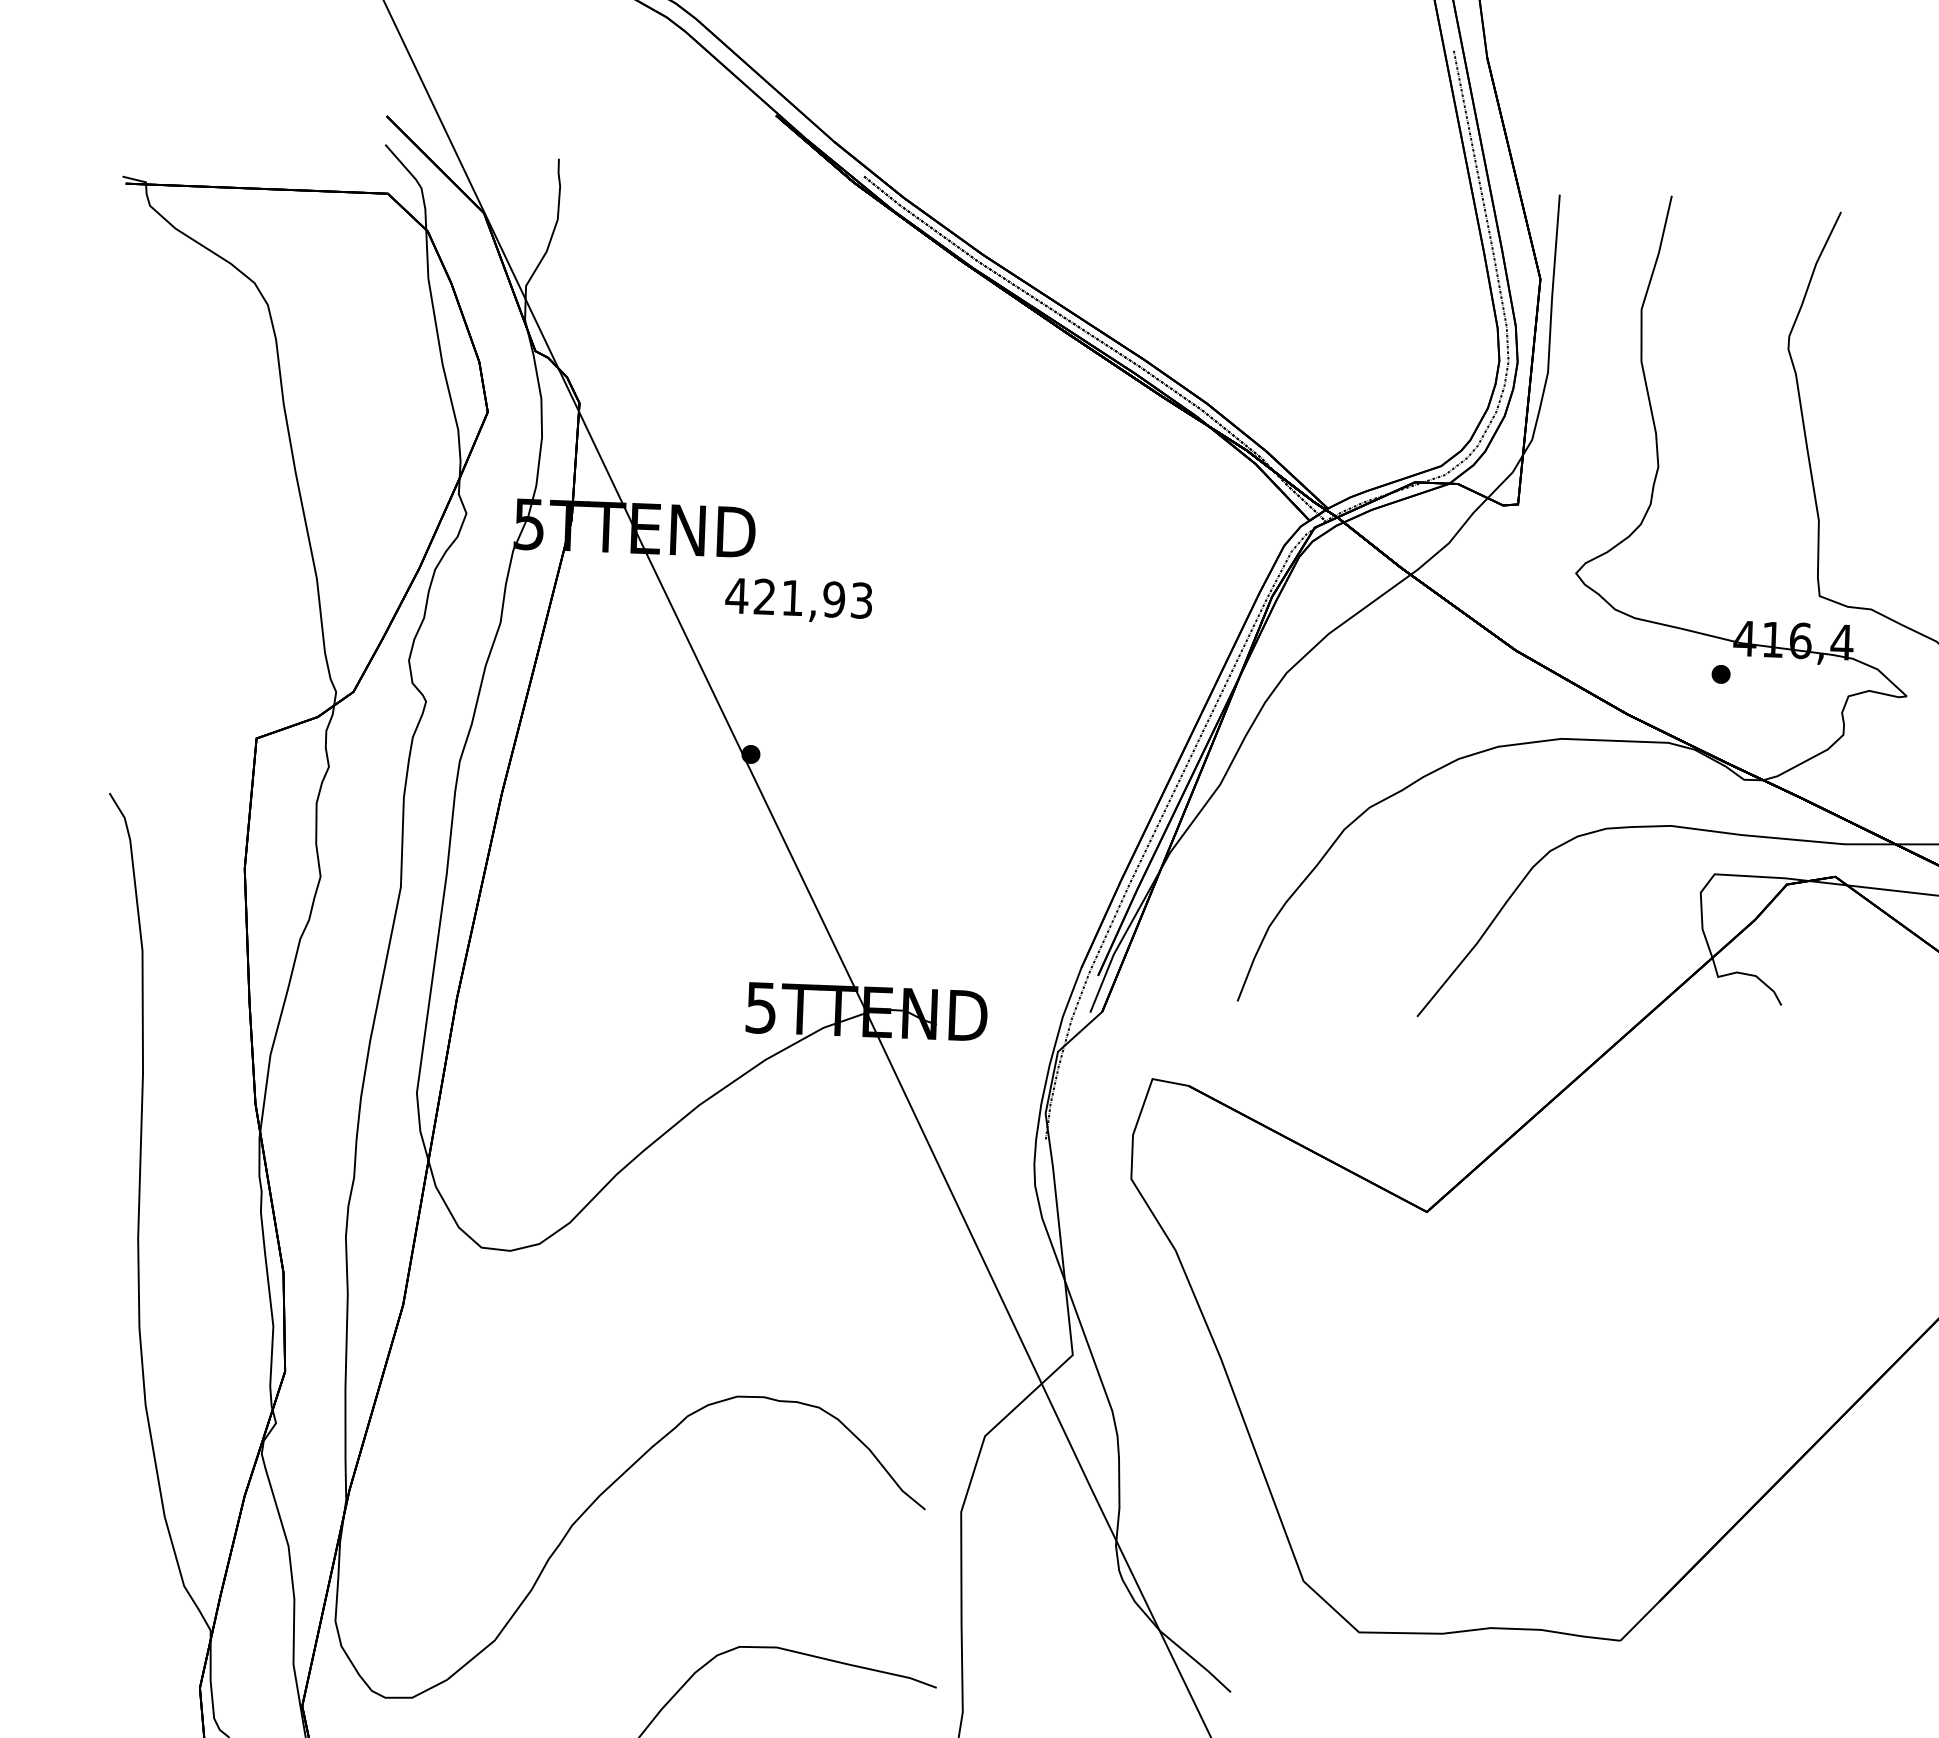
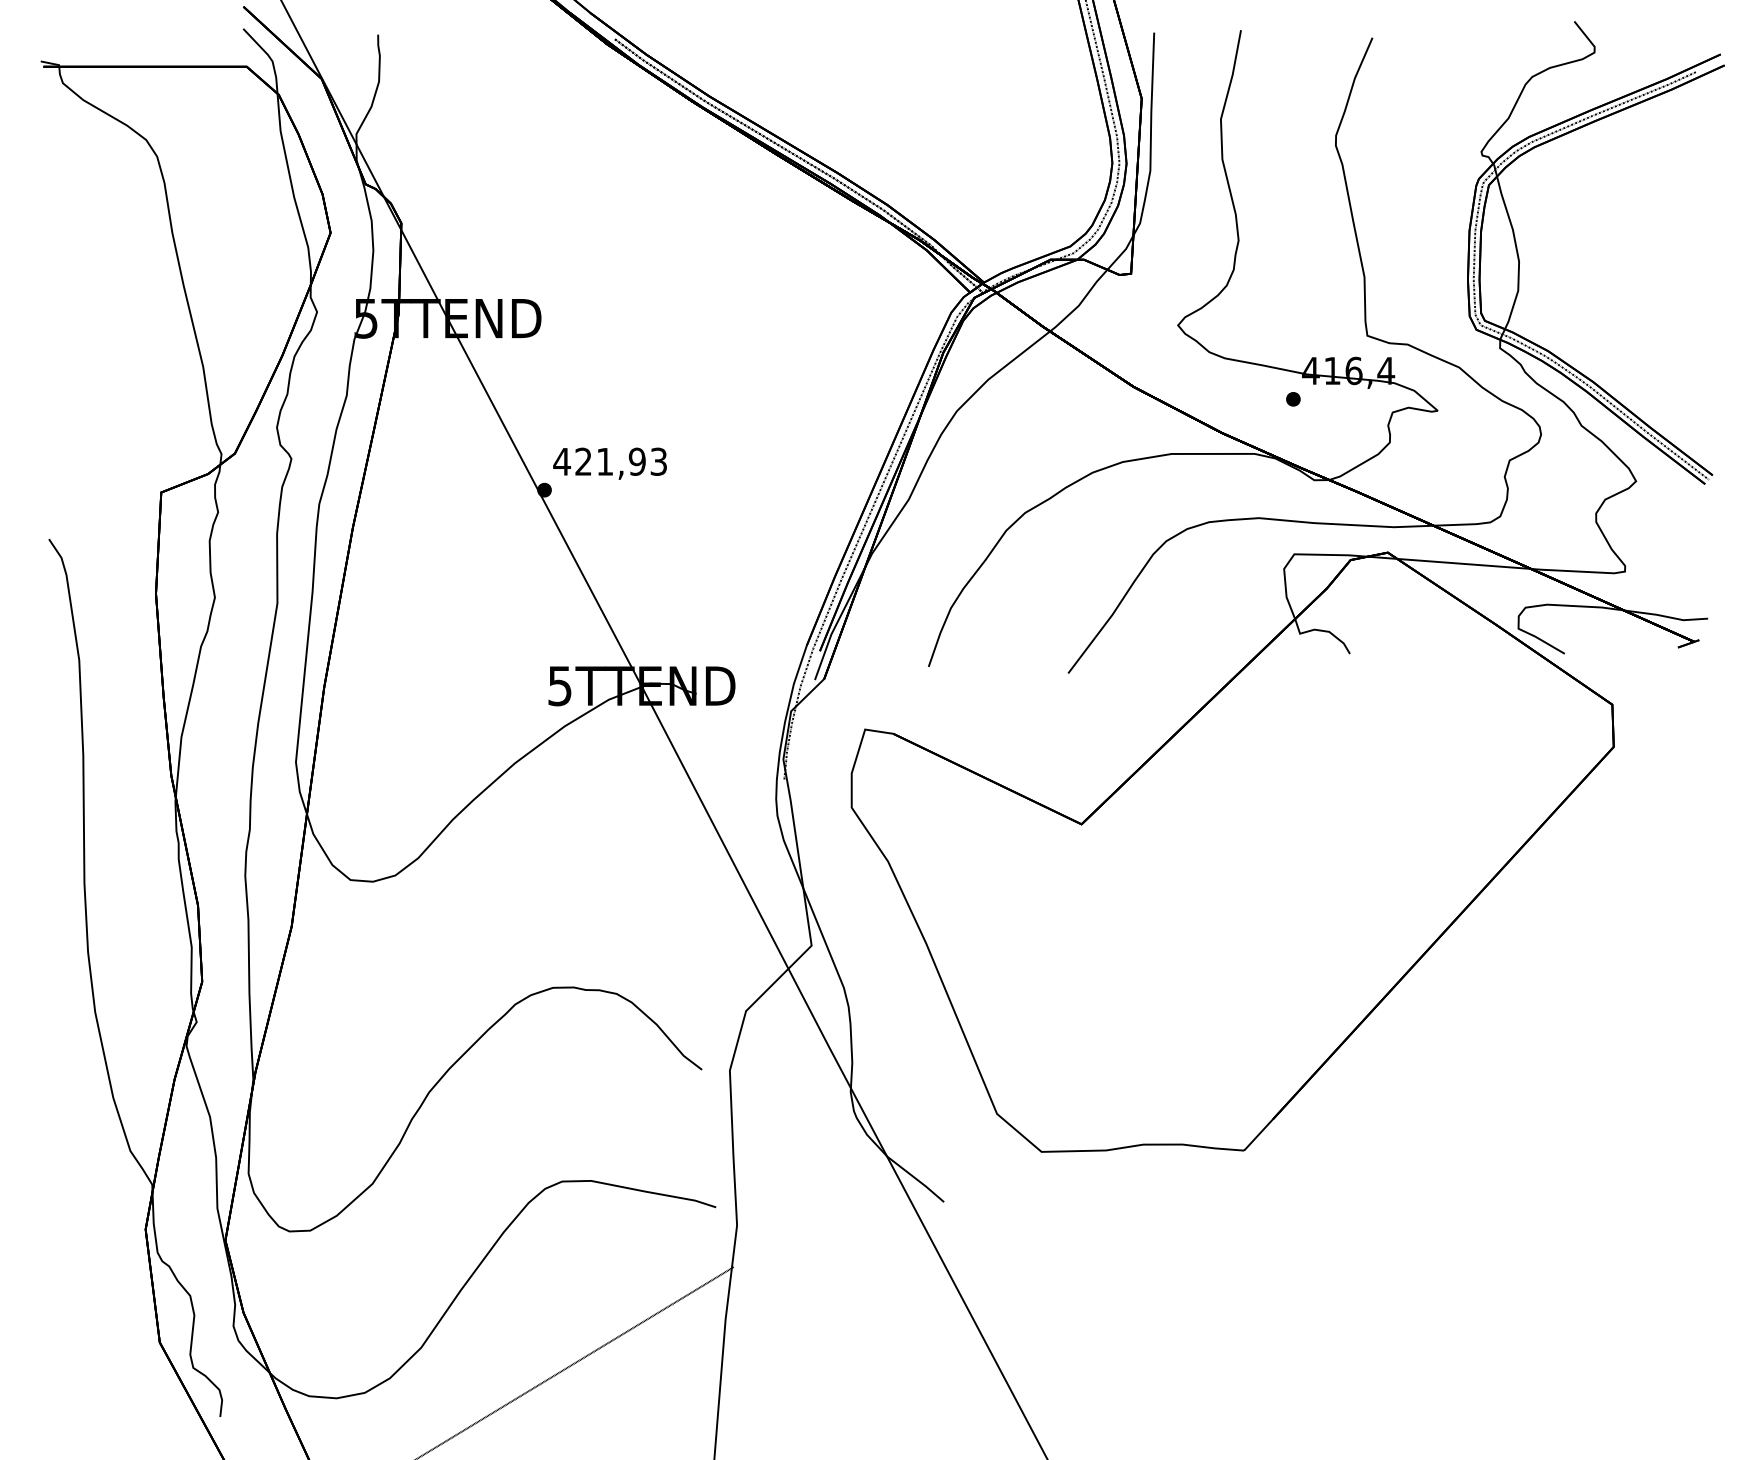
text: (798, 600) -> (609, 463), moved

